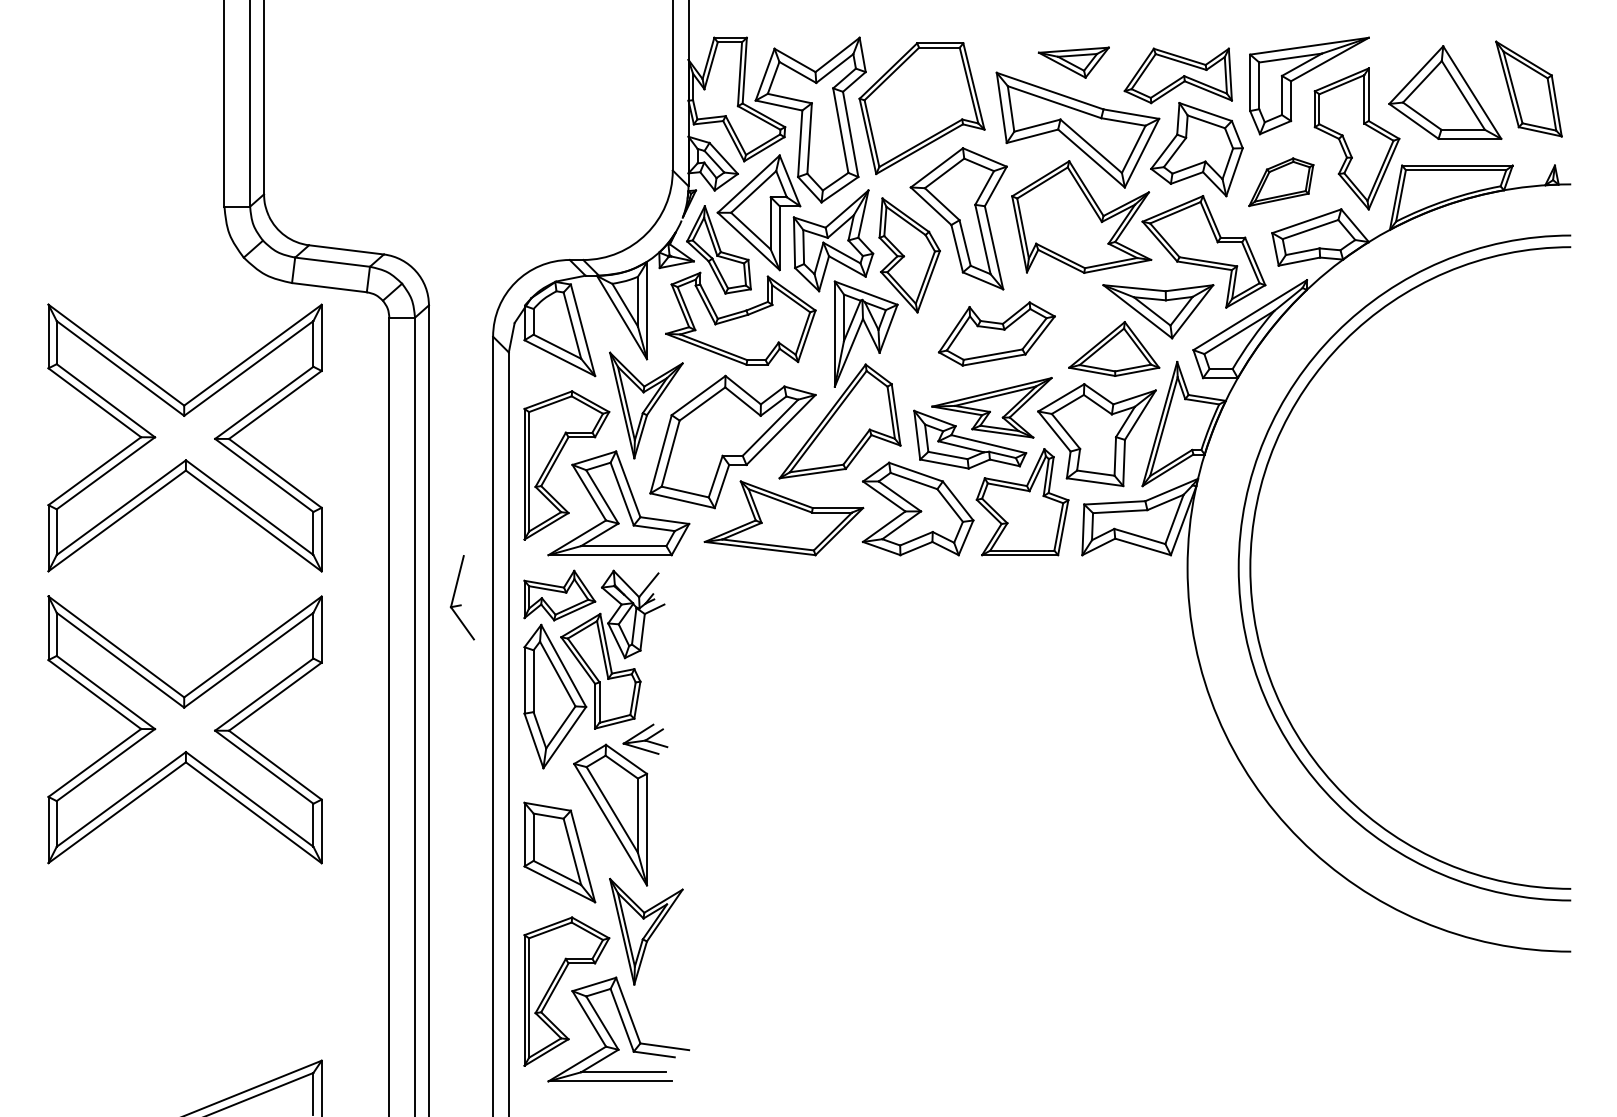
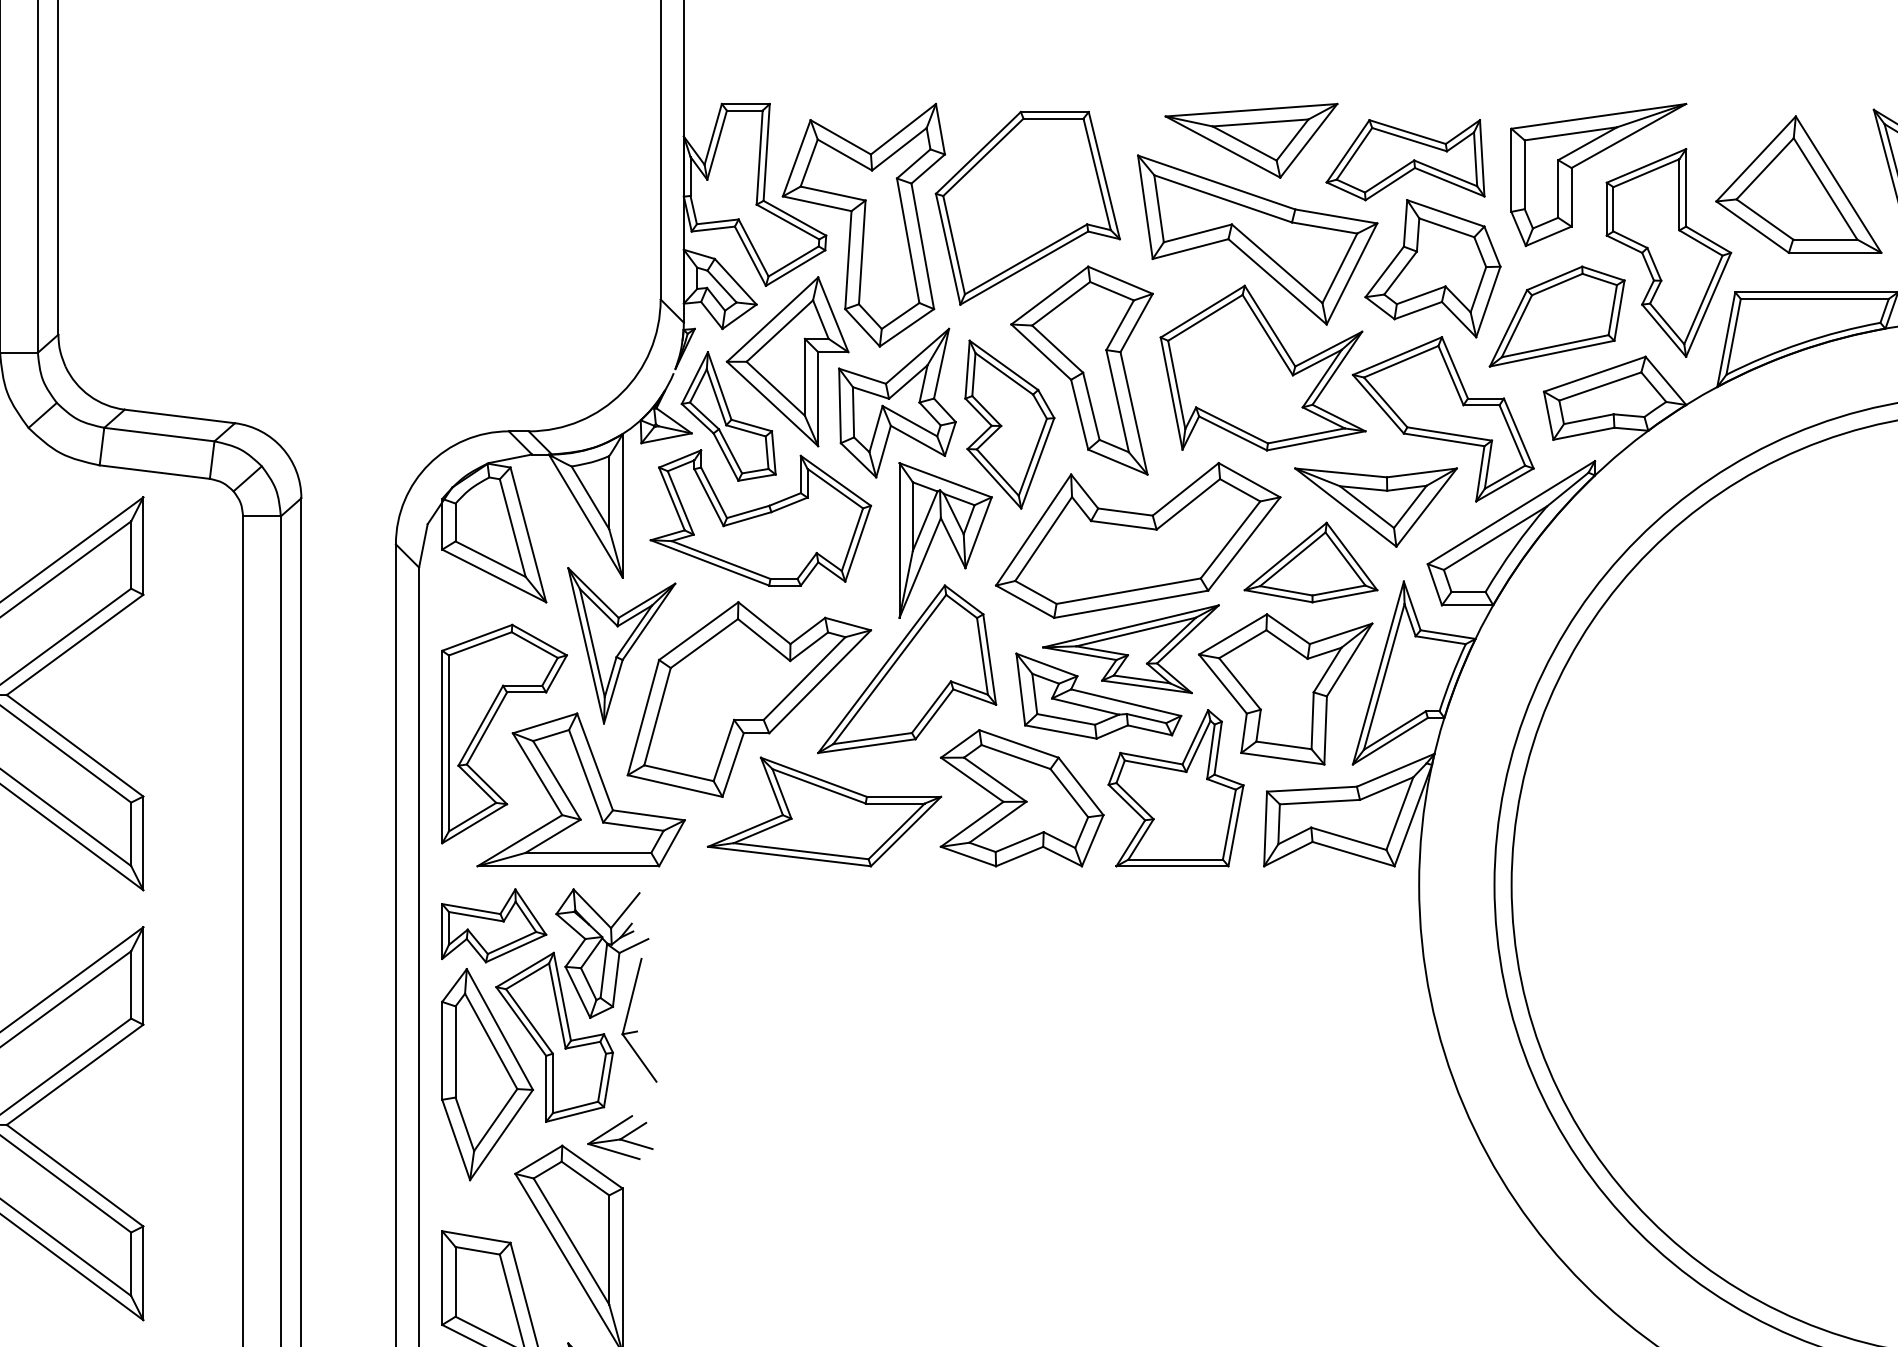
part: (1073, 62) -> (1251, 140), size x1.67
part: (1281, 182) -> (1557, 317), size x1.43
part: (996, 333) -> (1137, 539), size x1.67
part: (455, 594) -> (629, 1015), moved

